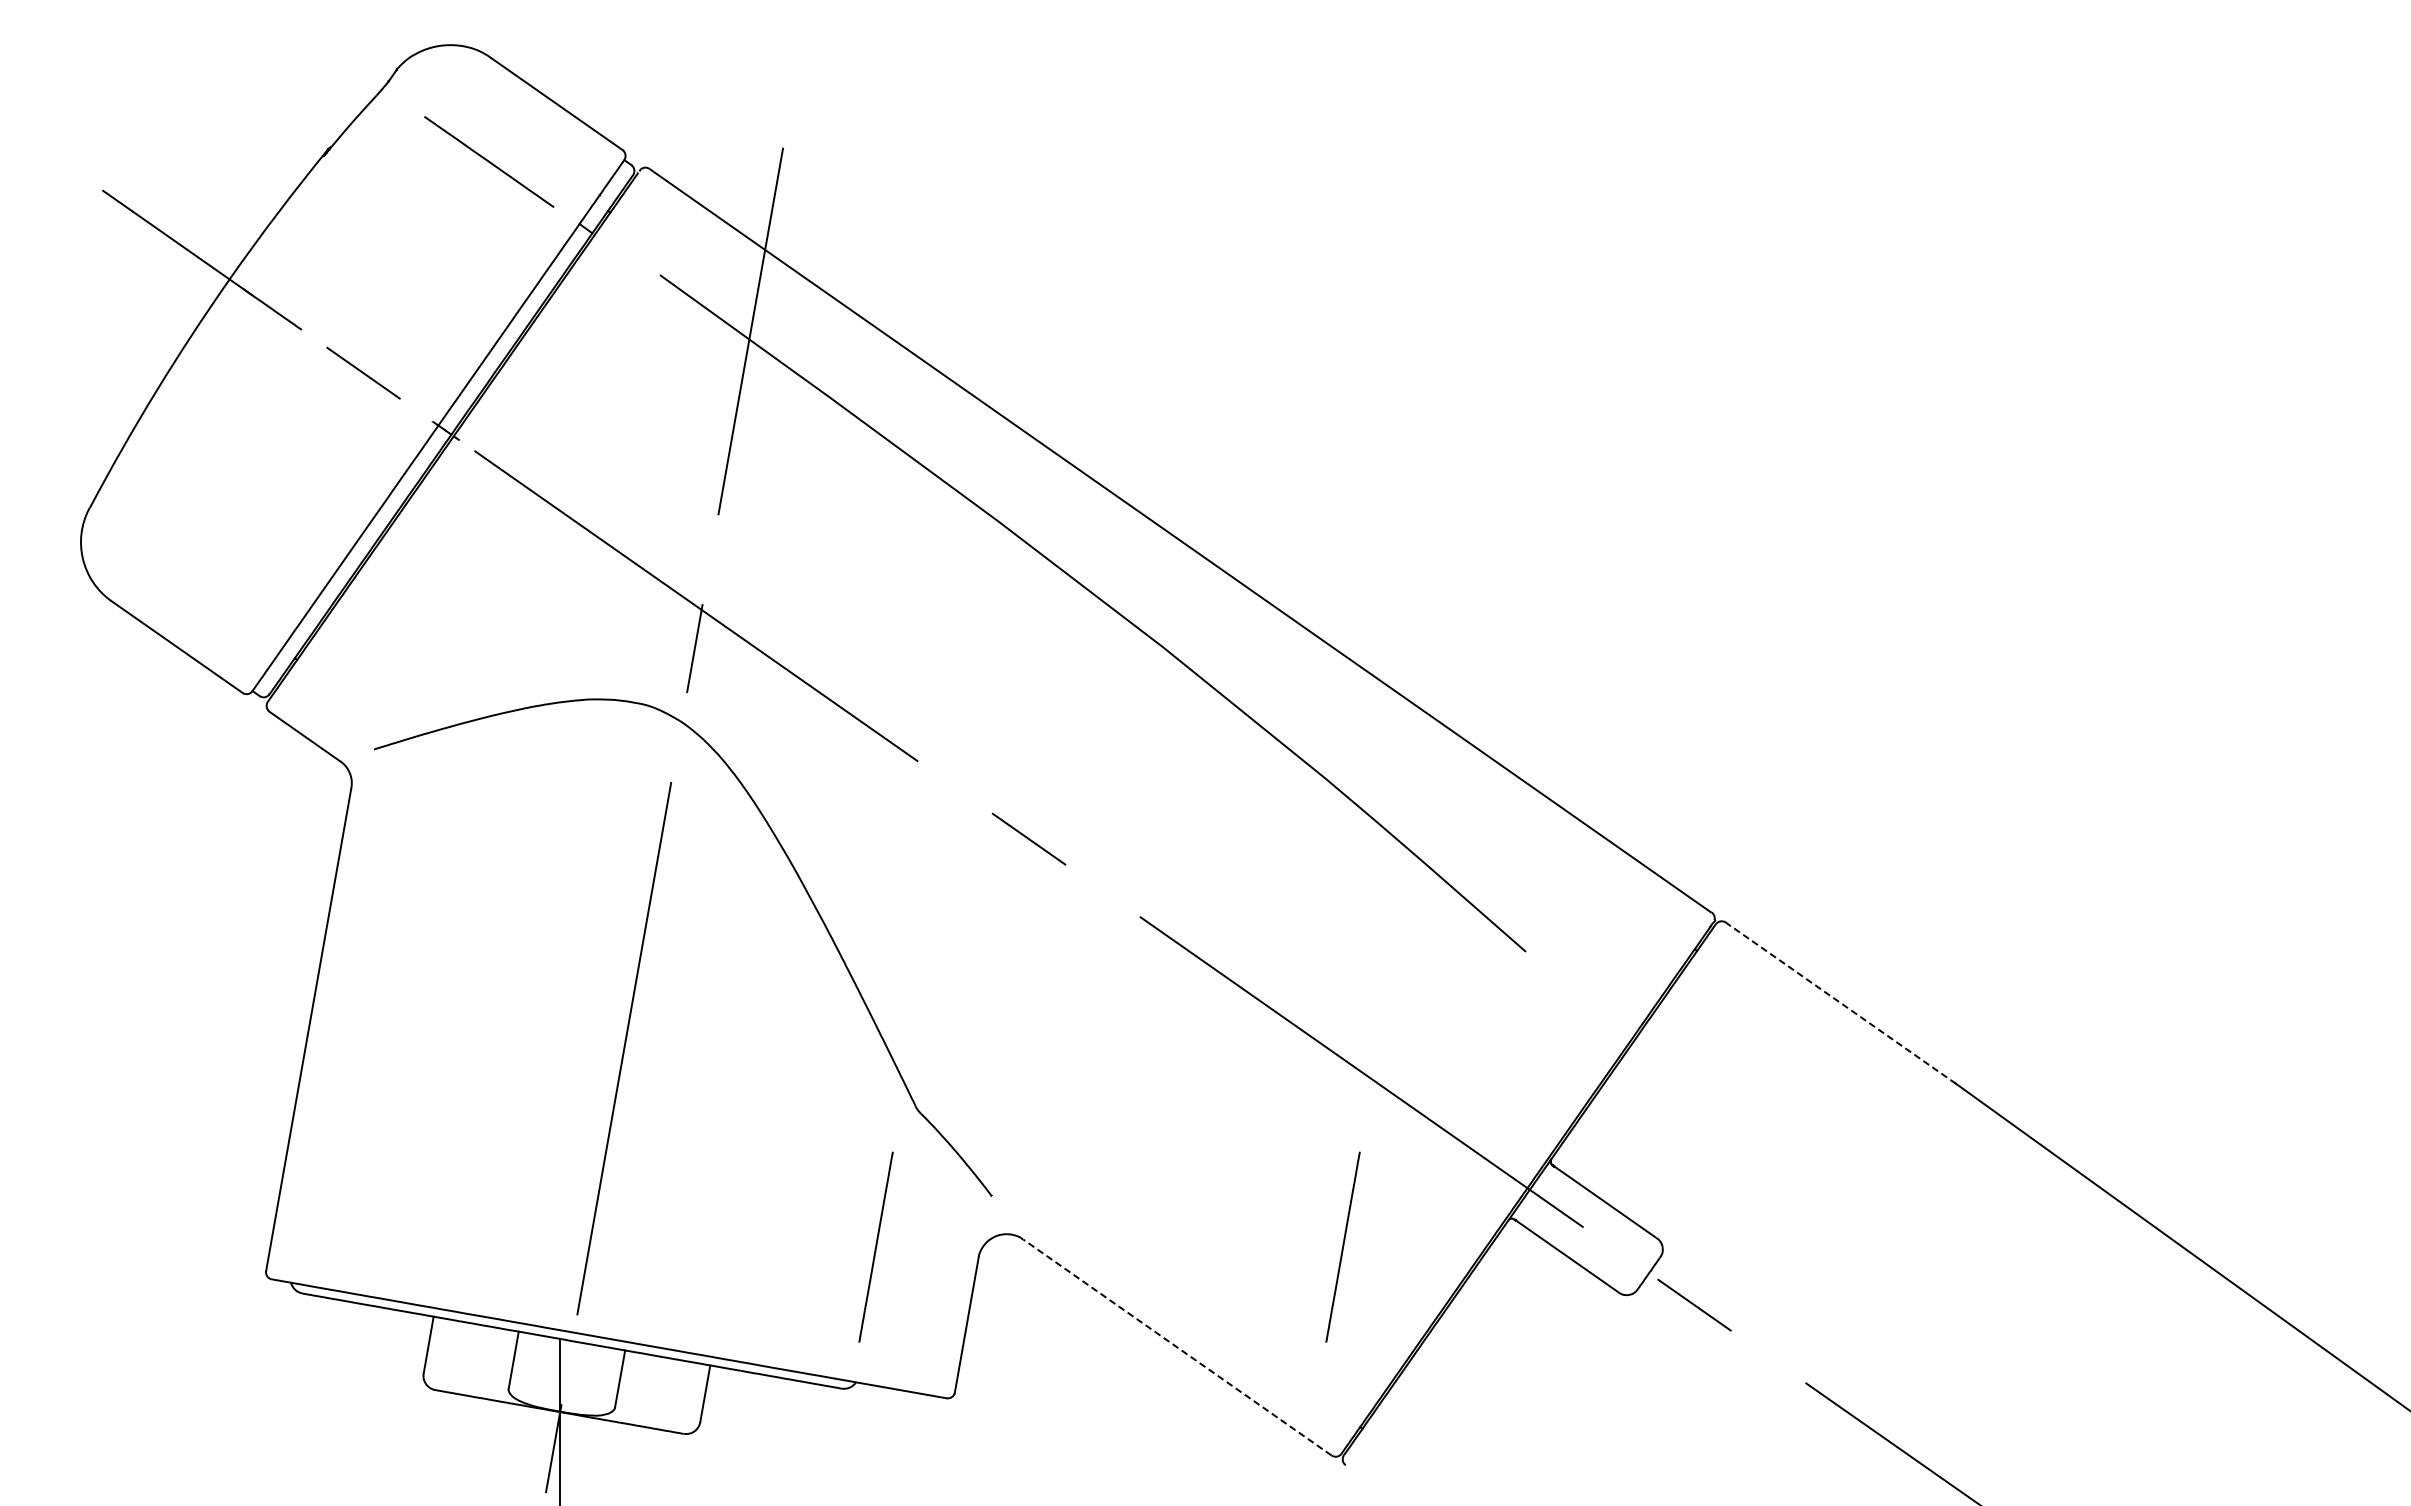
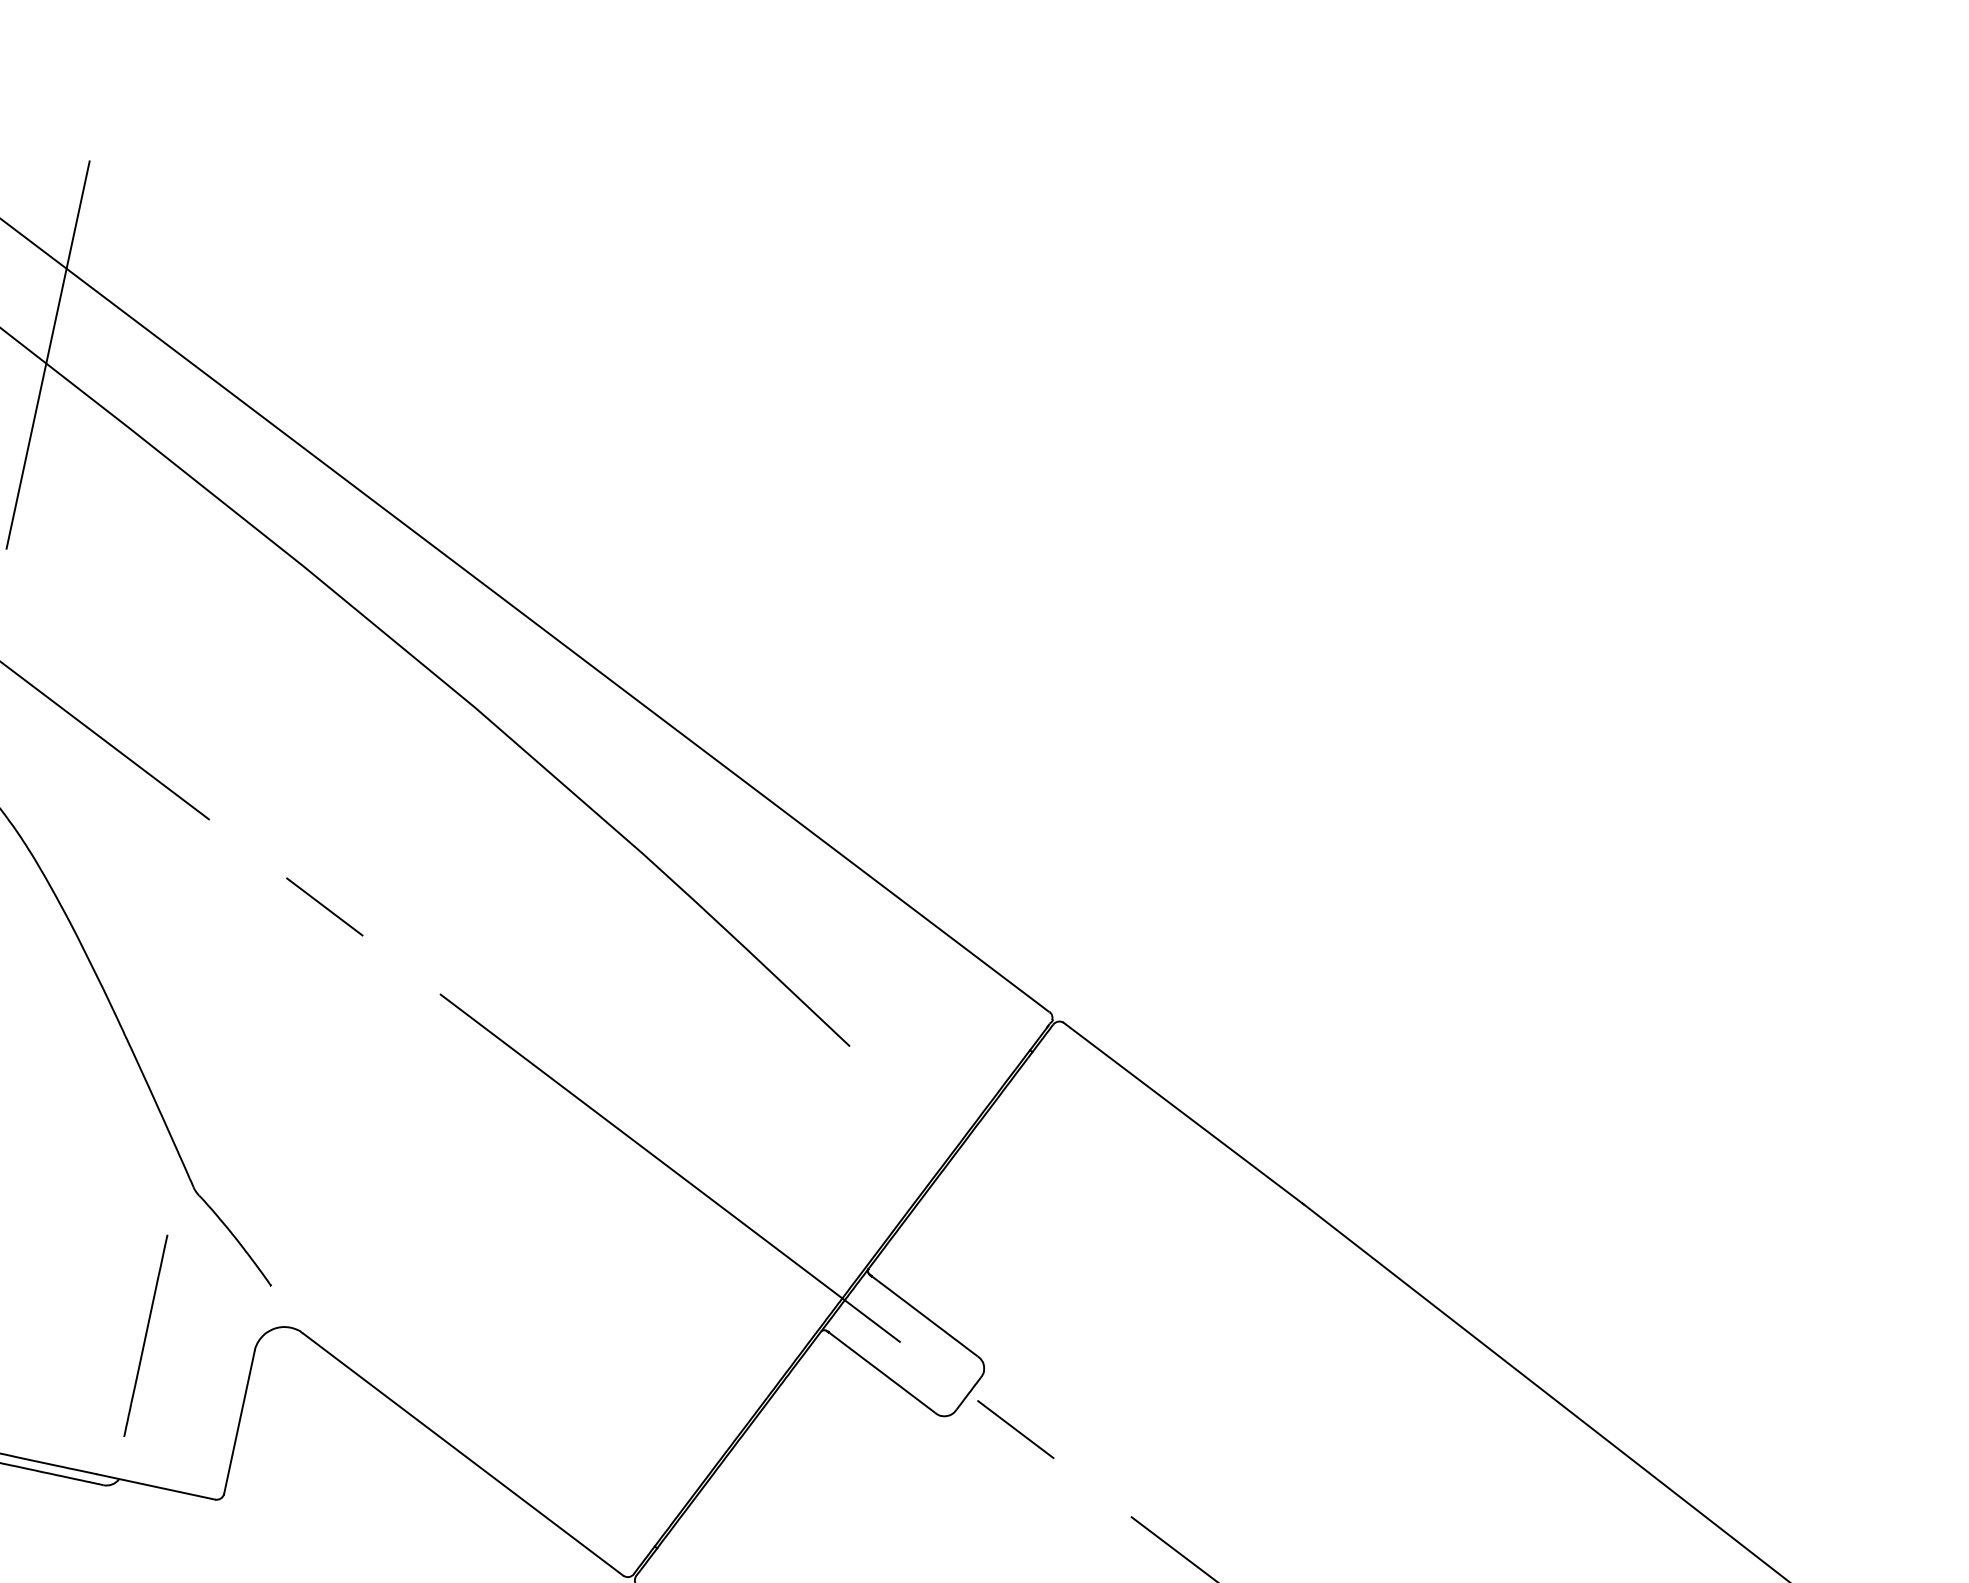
line: (1841, 1003) -> (1184, 1113), dashed -> solid
line: (1342, 1246) -> (642, 1353), removed
line: (1177, 1347) -> (463, 1454), dashed -> solid

